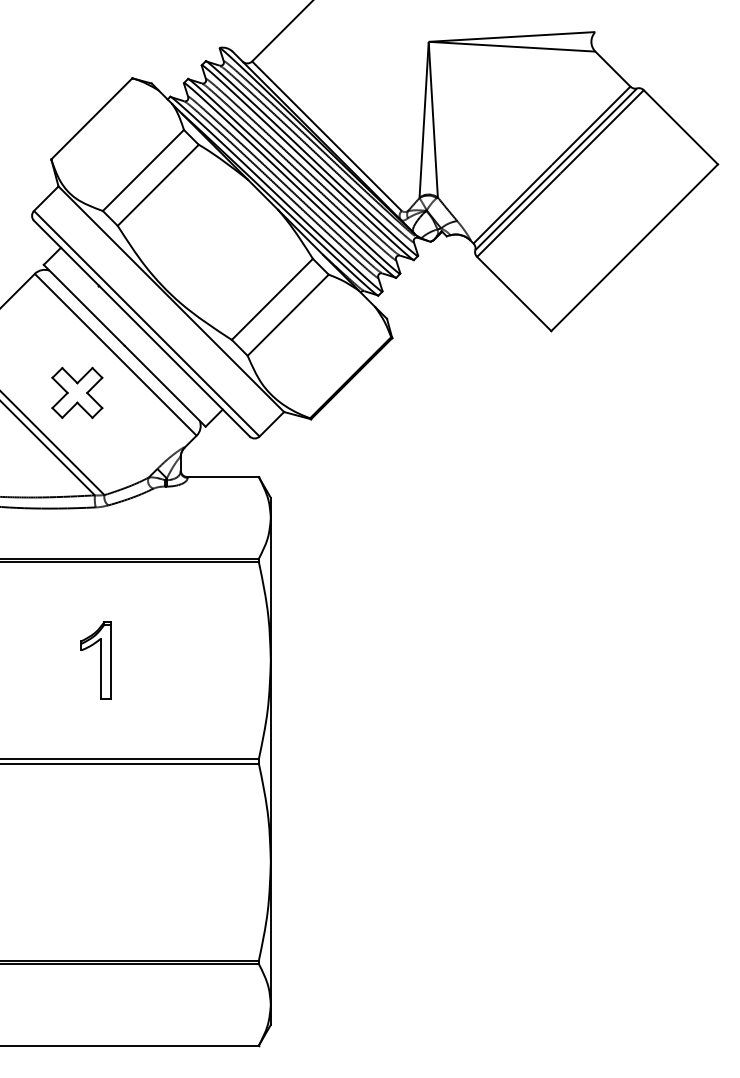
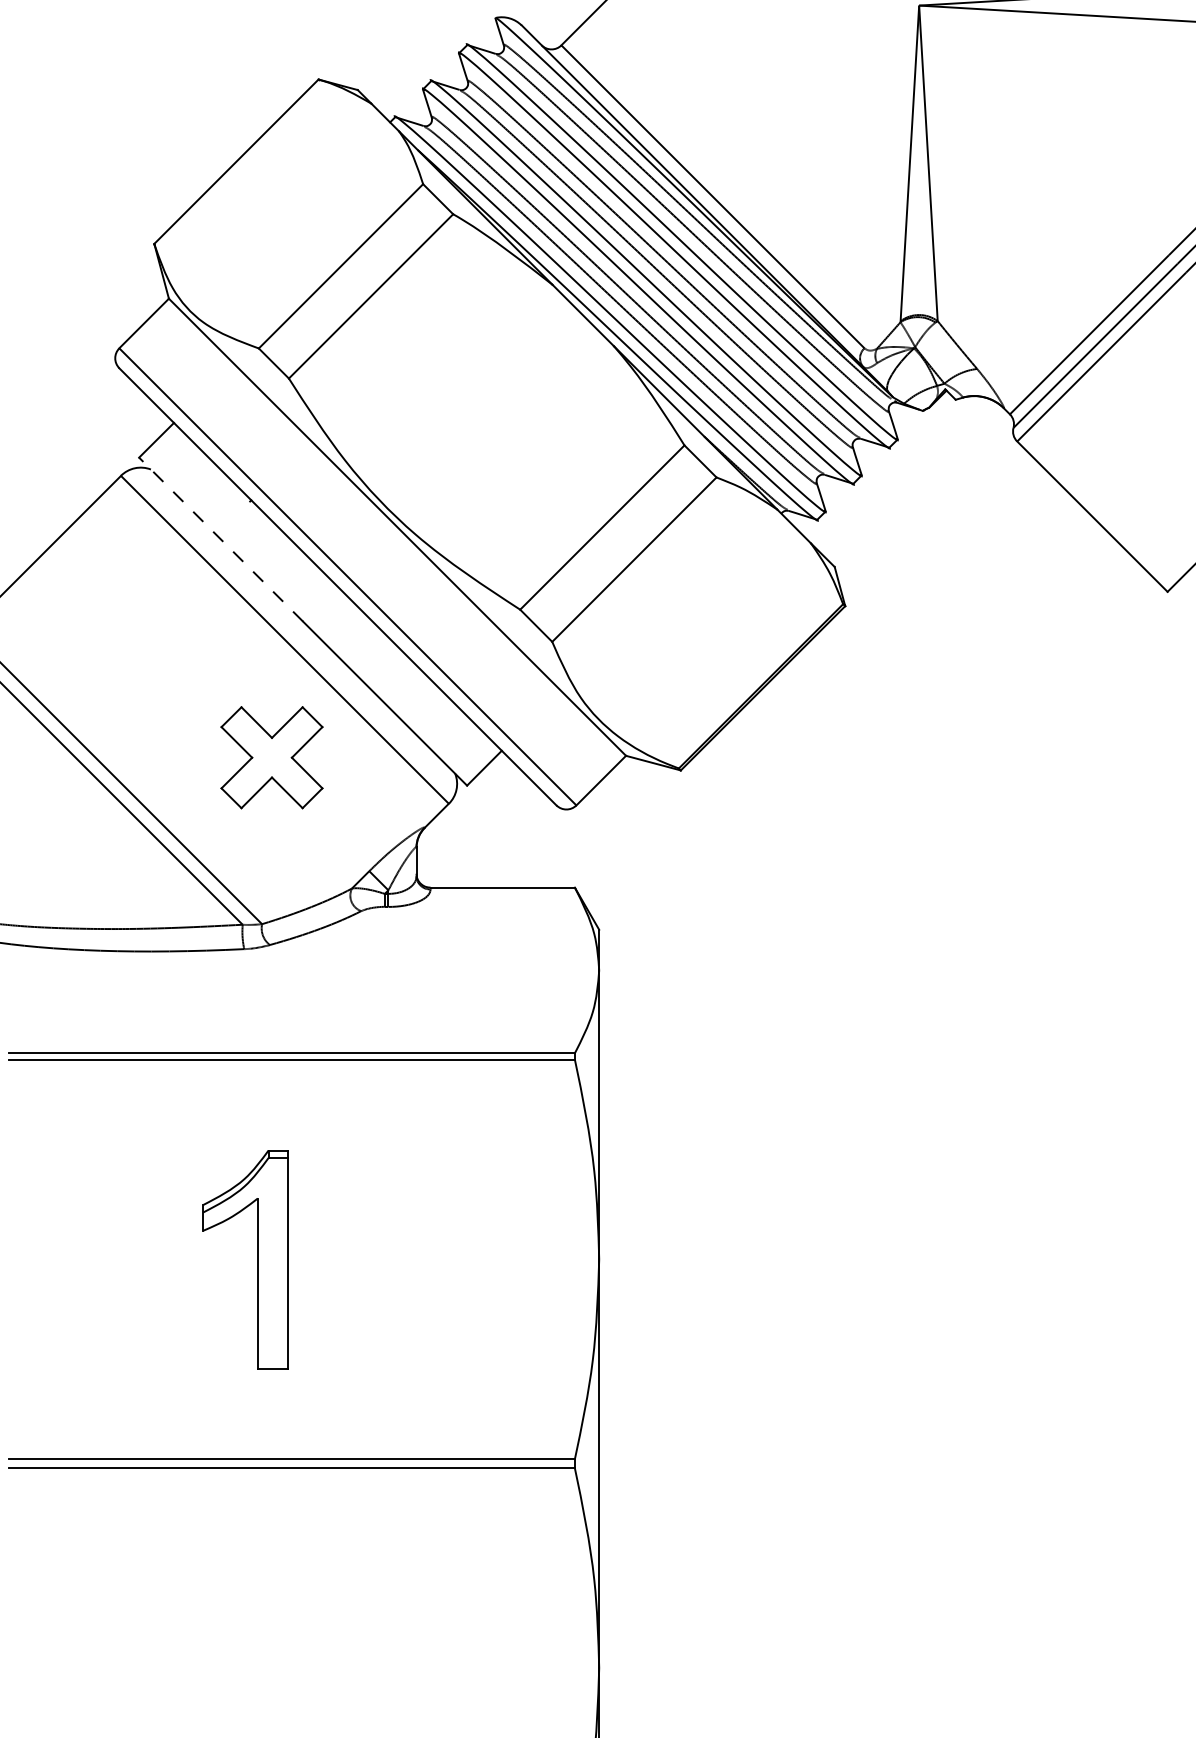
line: (83, 305) -> (219, 539), solid -> dashed
part: (77, 392) -> (272, 756), moved
part: (95, 660) -> (243, 1259), size x1.4

